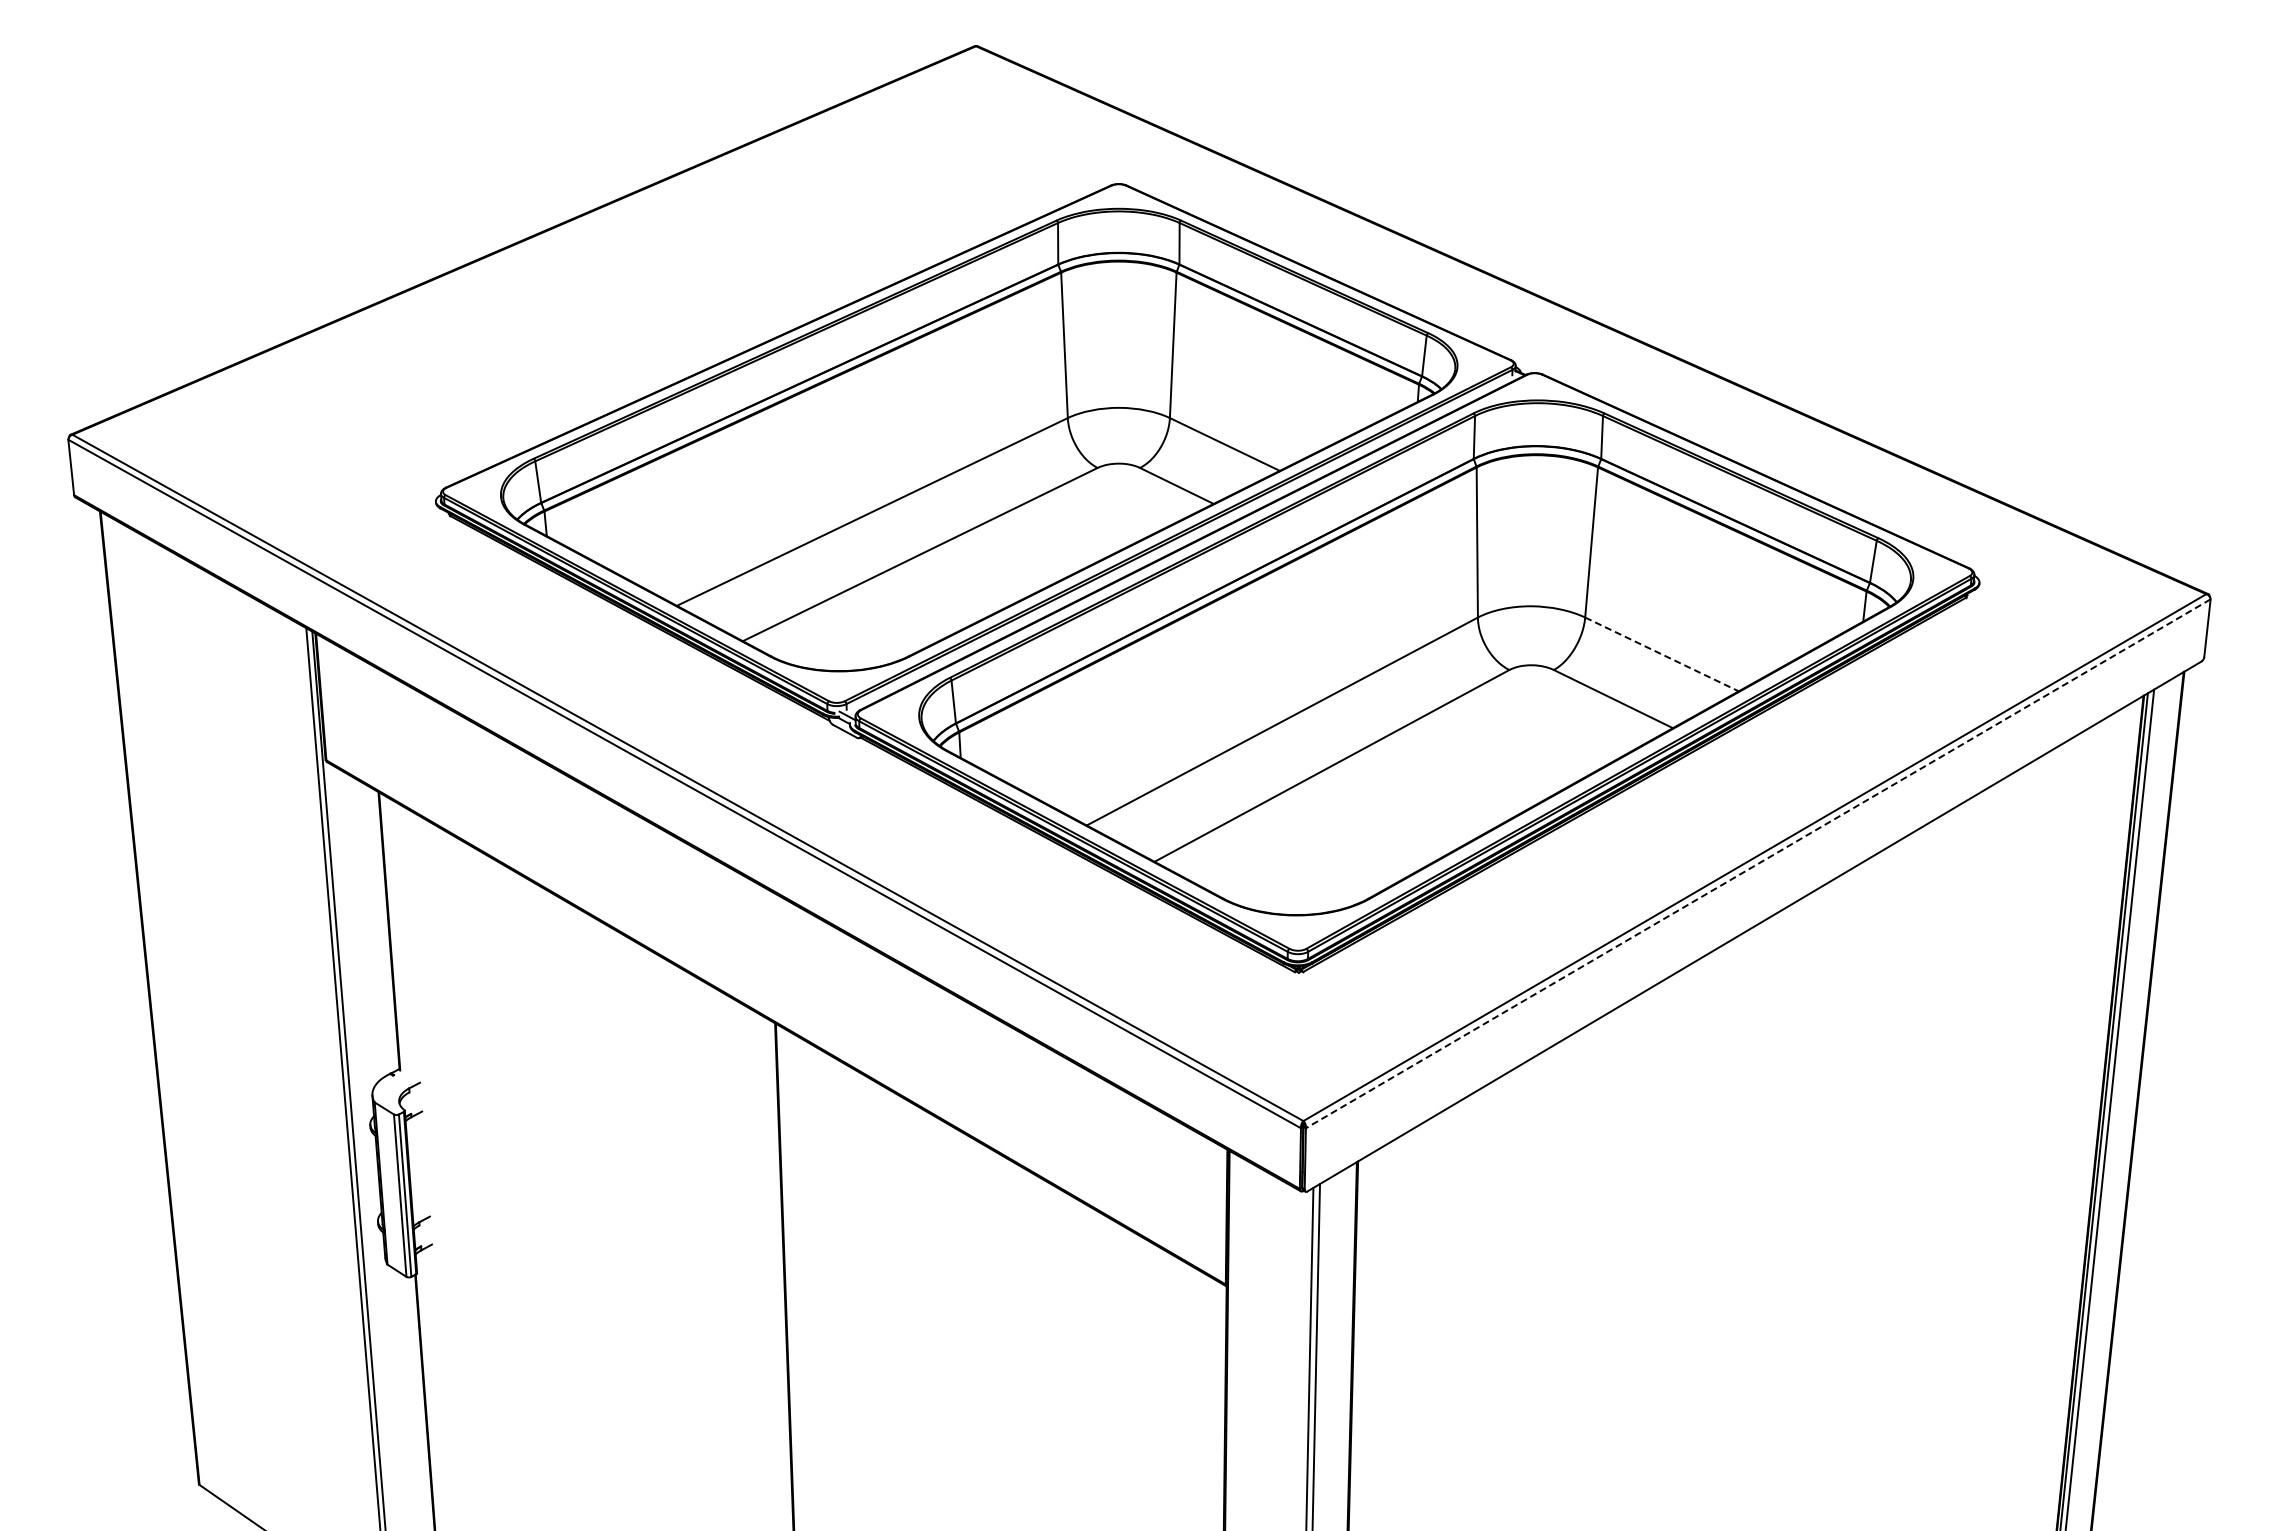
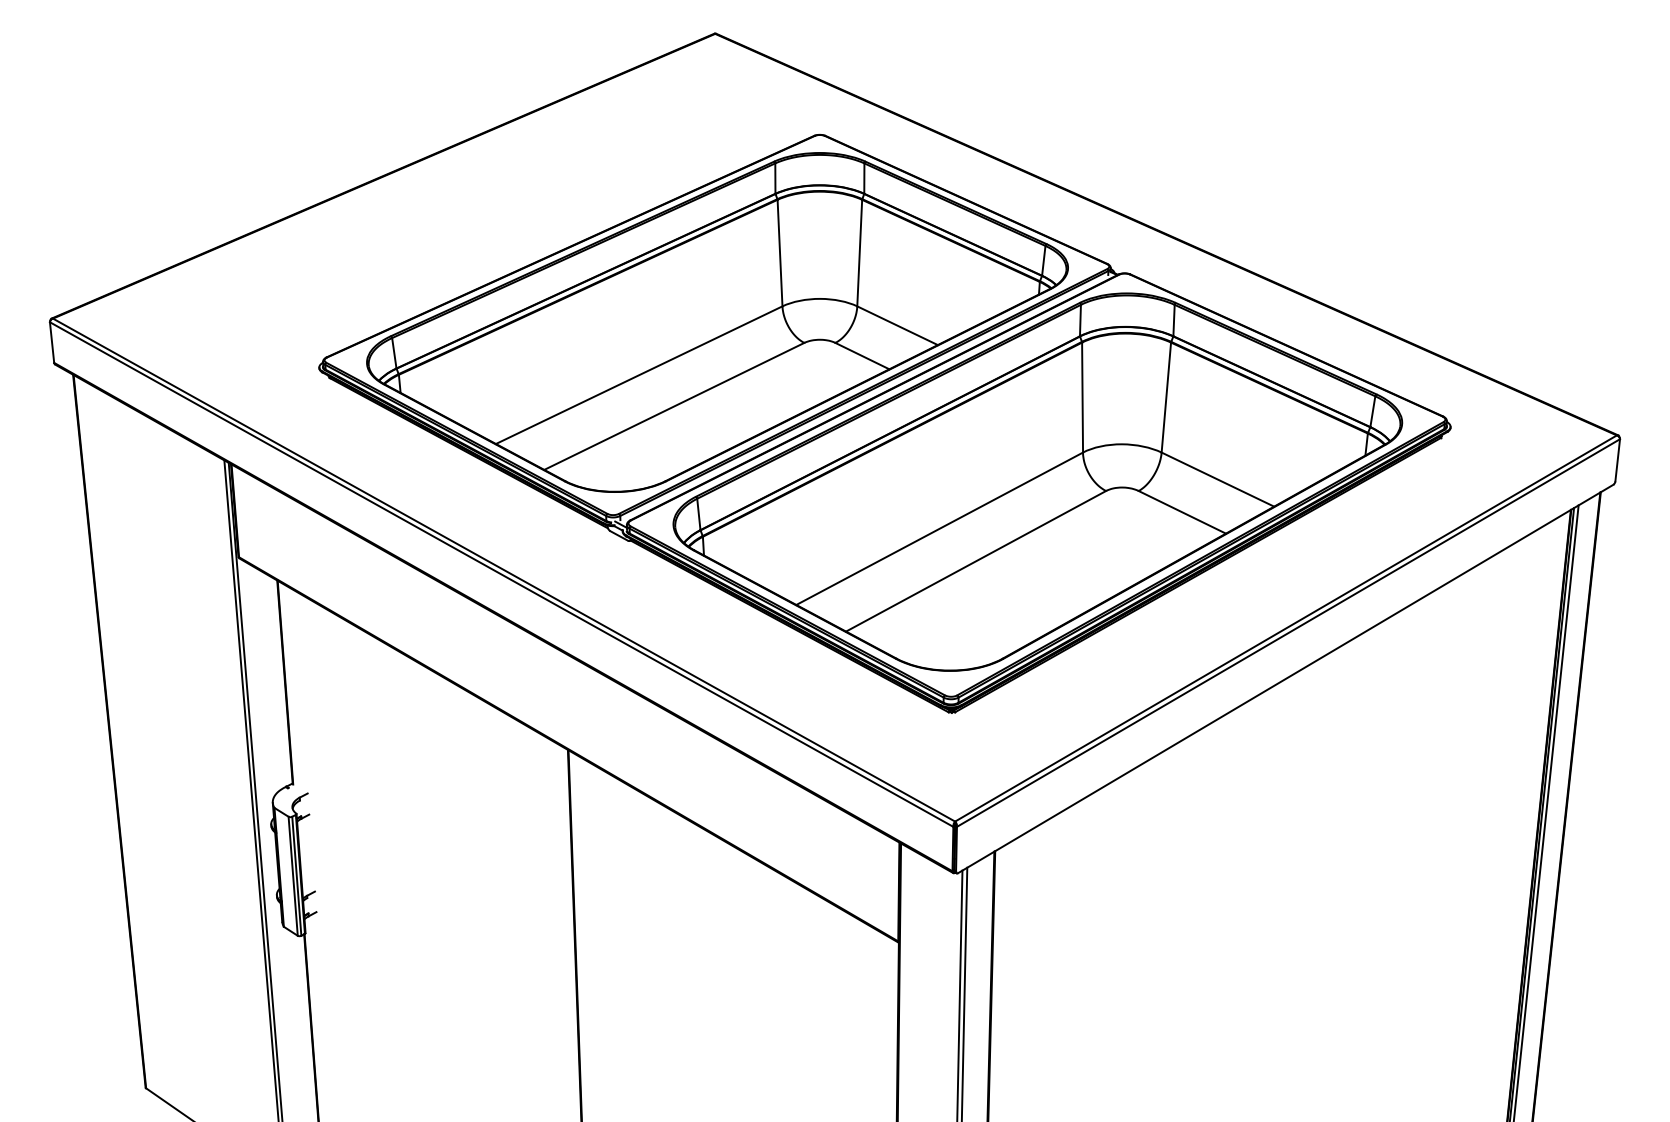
line: (1662, 654) -> (1218, 479), dashed -> solid
line: (1758, 863) -> (1288, 632), dashed -> solid

